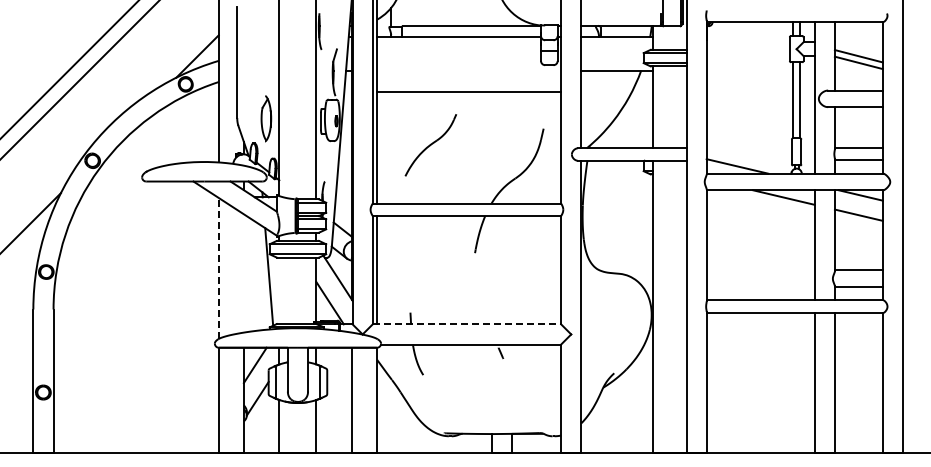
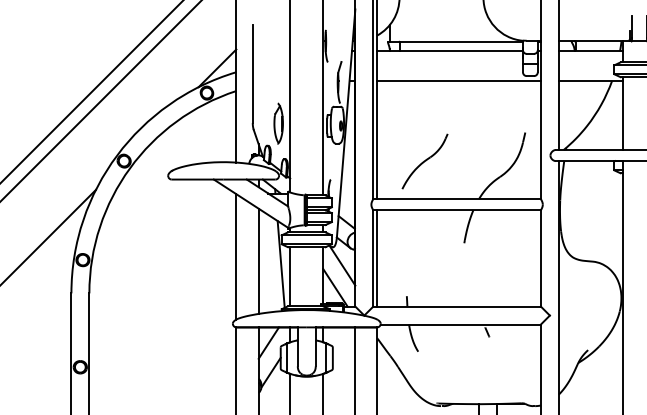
line: (469, 91) -> (459, 80), moved
part: (430, 145) -> (424, 161), moved
line: (218, 267) -> (236, 256), dashed -> solid
line: (243, 273) -> (258, 261), added
line: (279, 290) -> (290, 276), added
line: (467, 324) -> (457, 306), dashed -> solid

